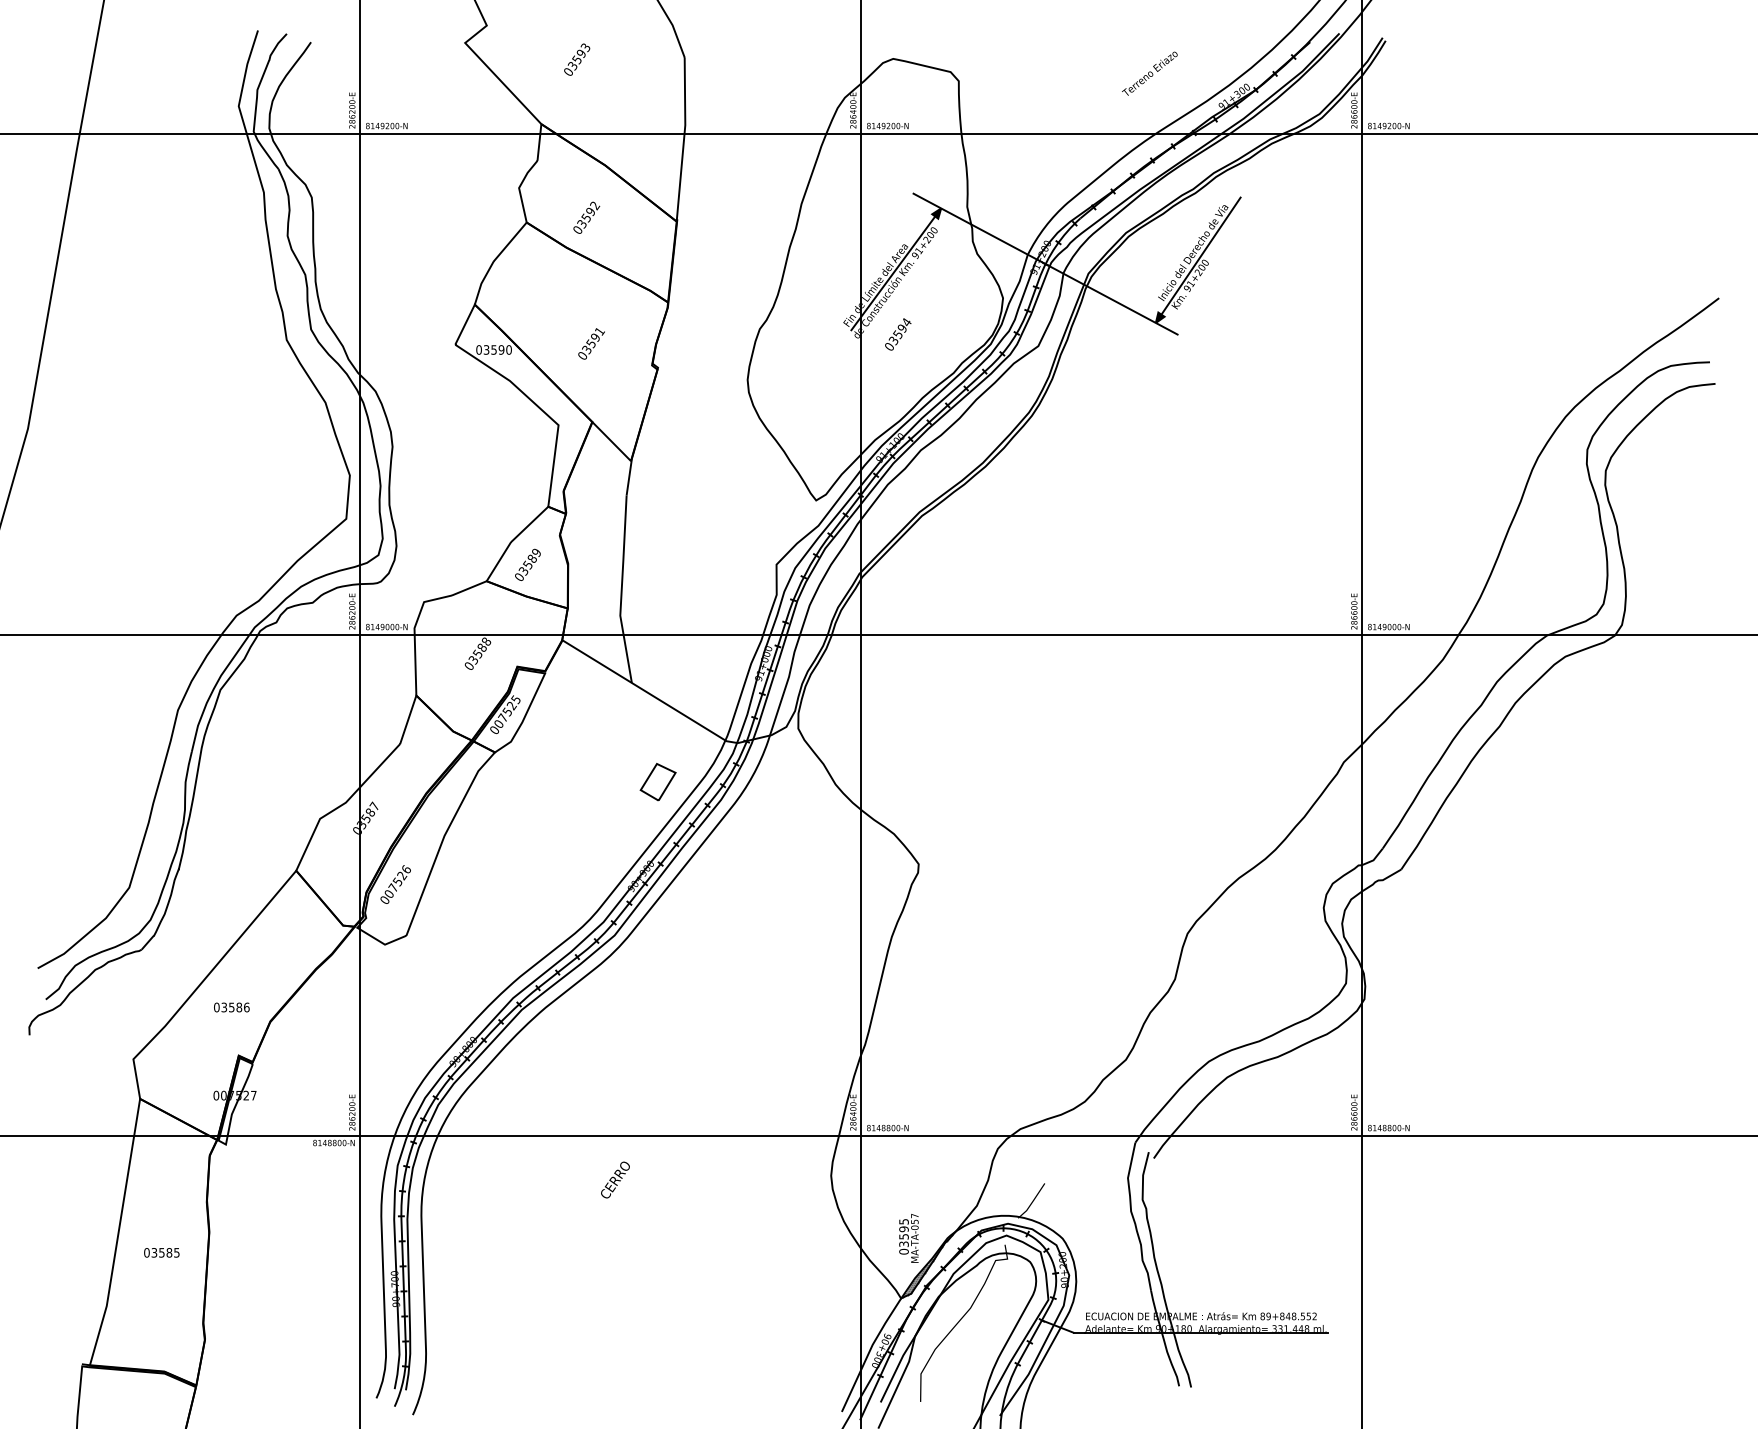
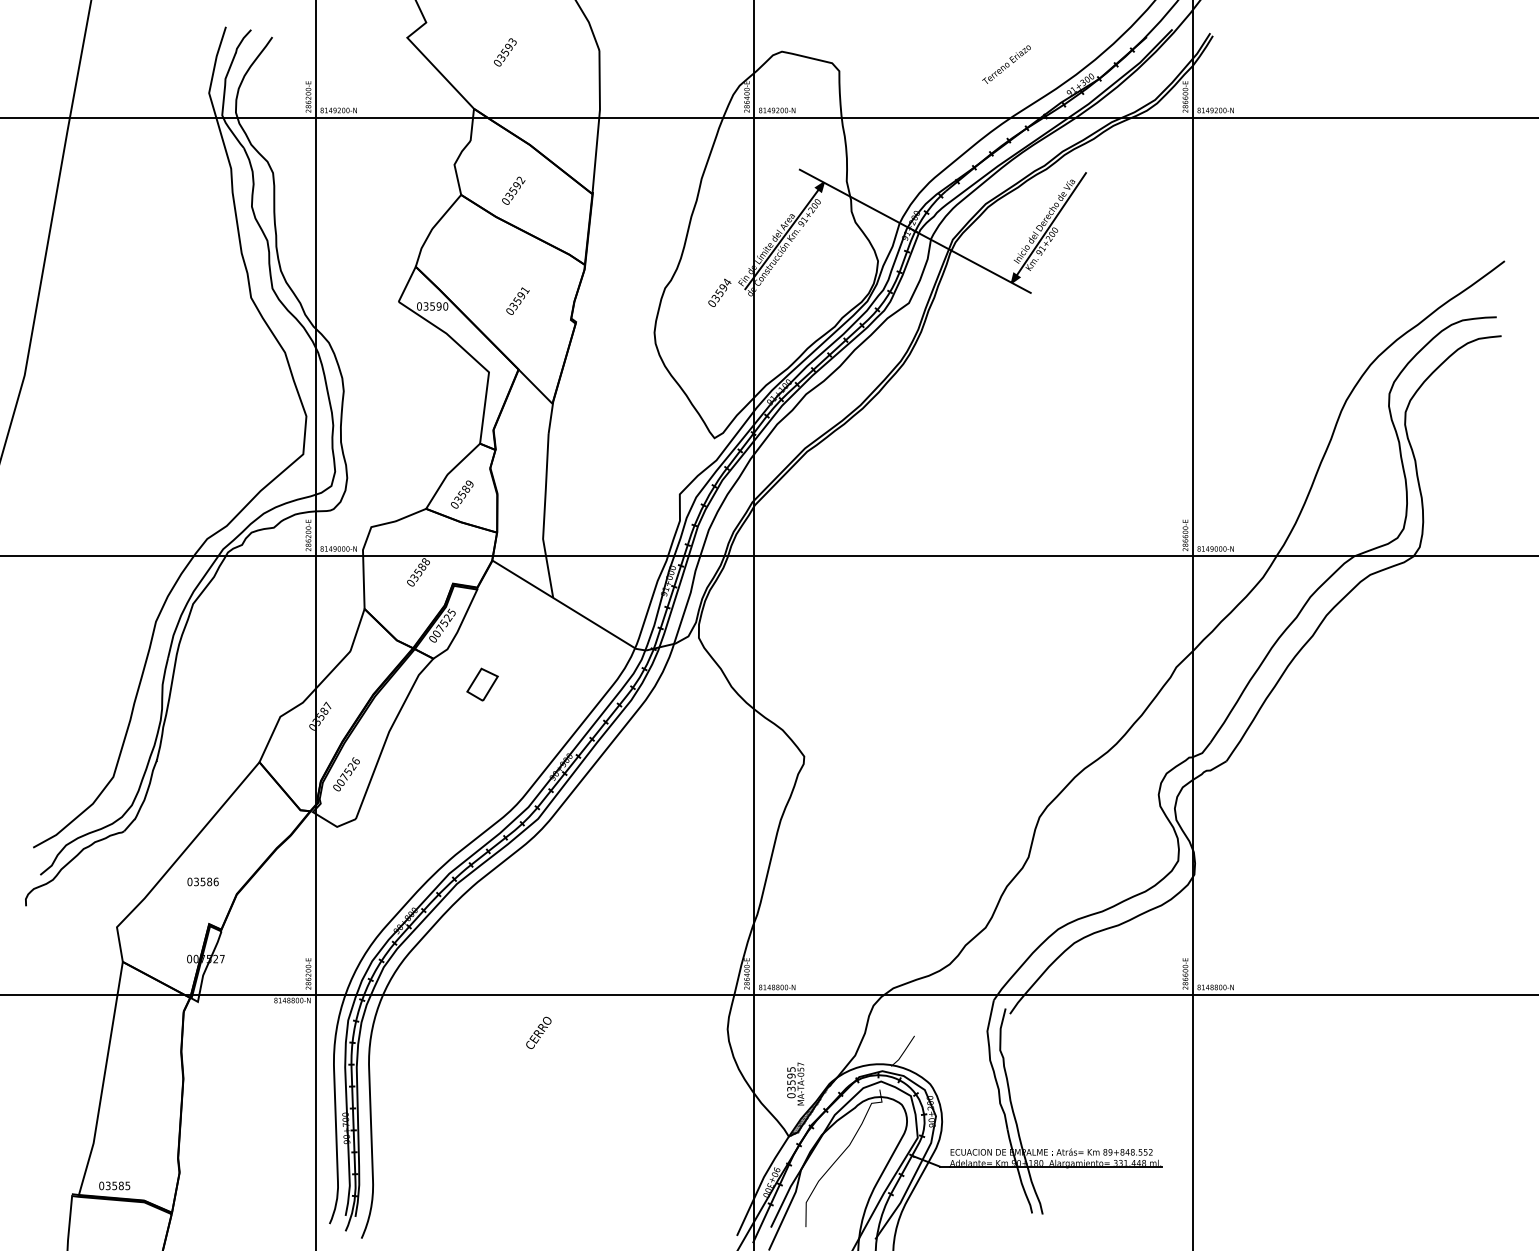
text: (898, 334) -> (720, 292), moved
part: (657, 782) -> (481, 685), moved
text: (161, 1252) -> (114, 1185), moved

